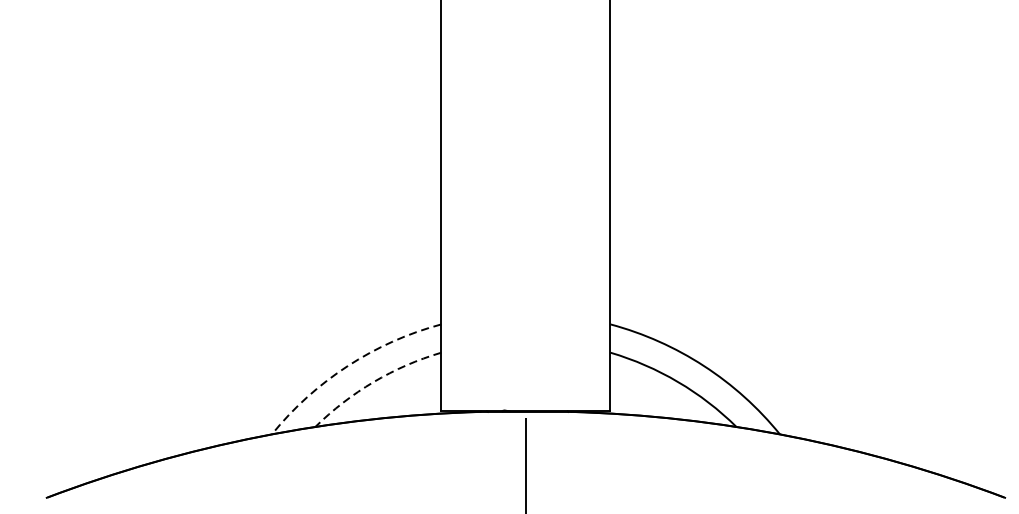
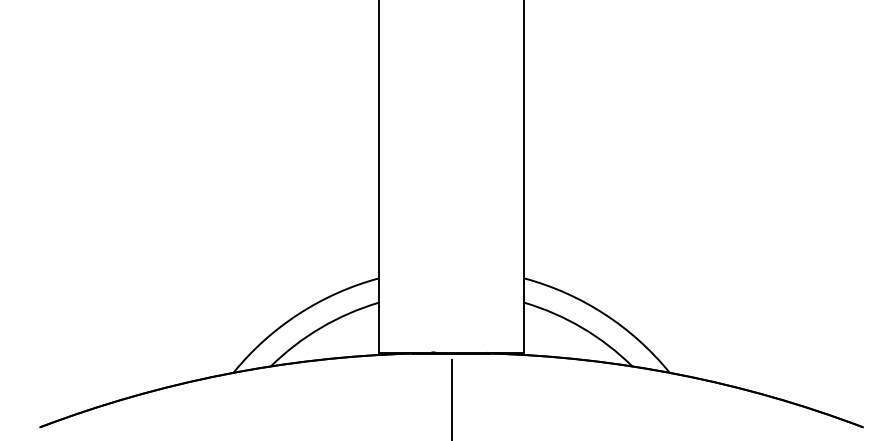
arc: (347, 366) -> (298, 314), dashed -> solid
arc: (373, 381) -> (320, 327), dashed -> solid

